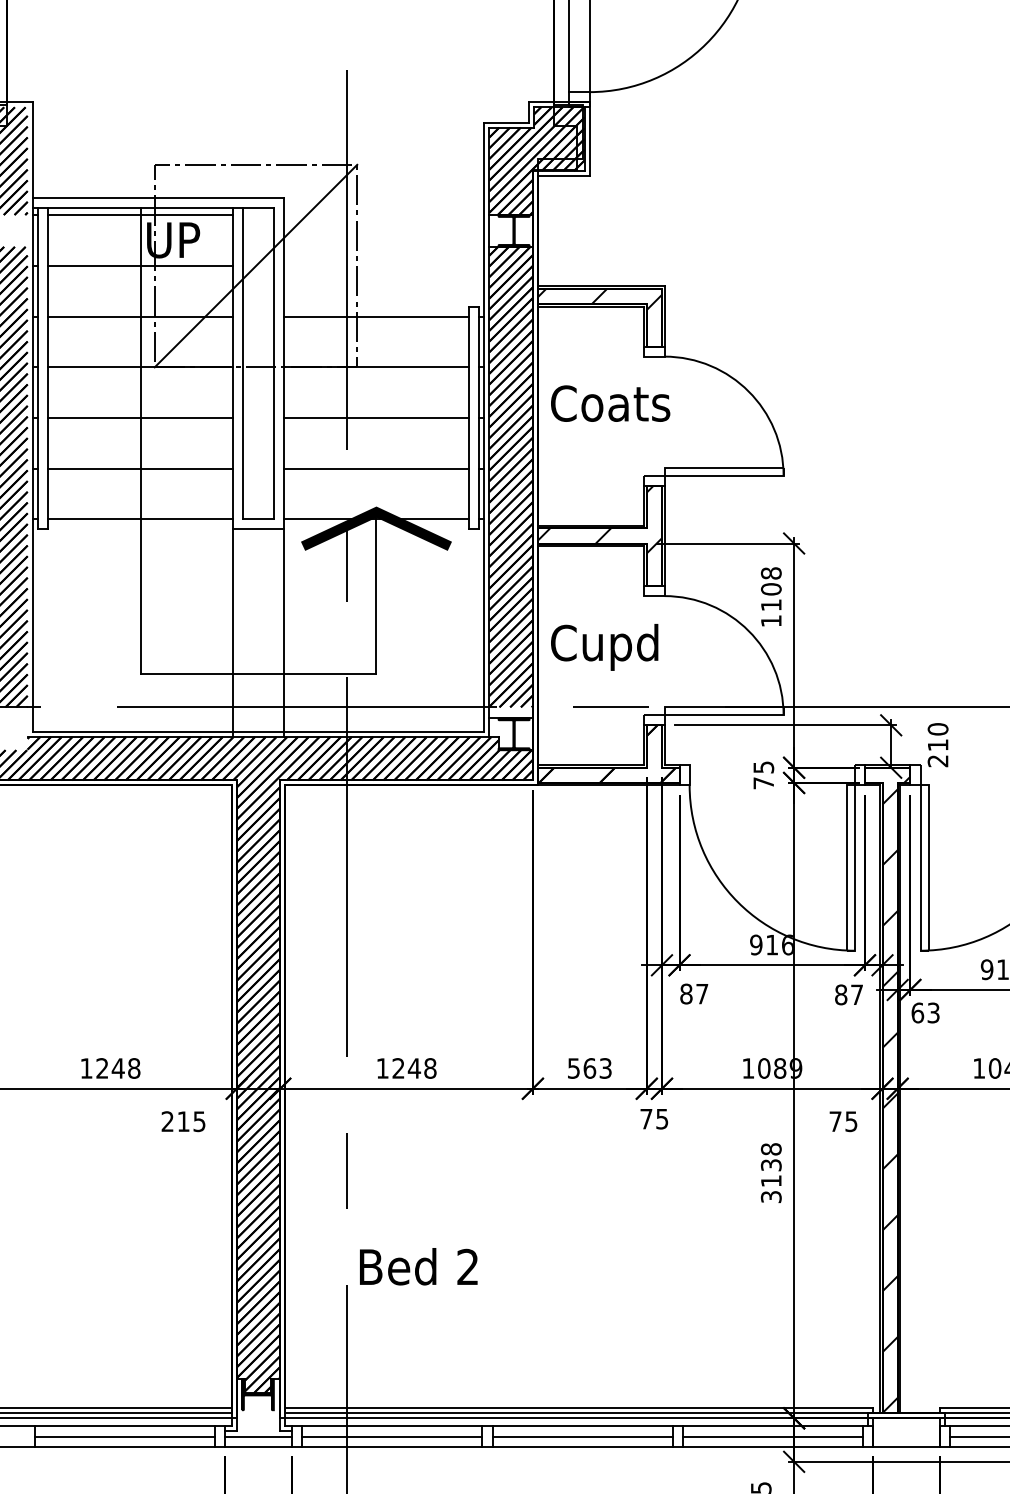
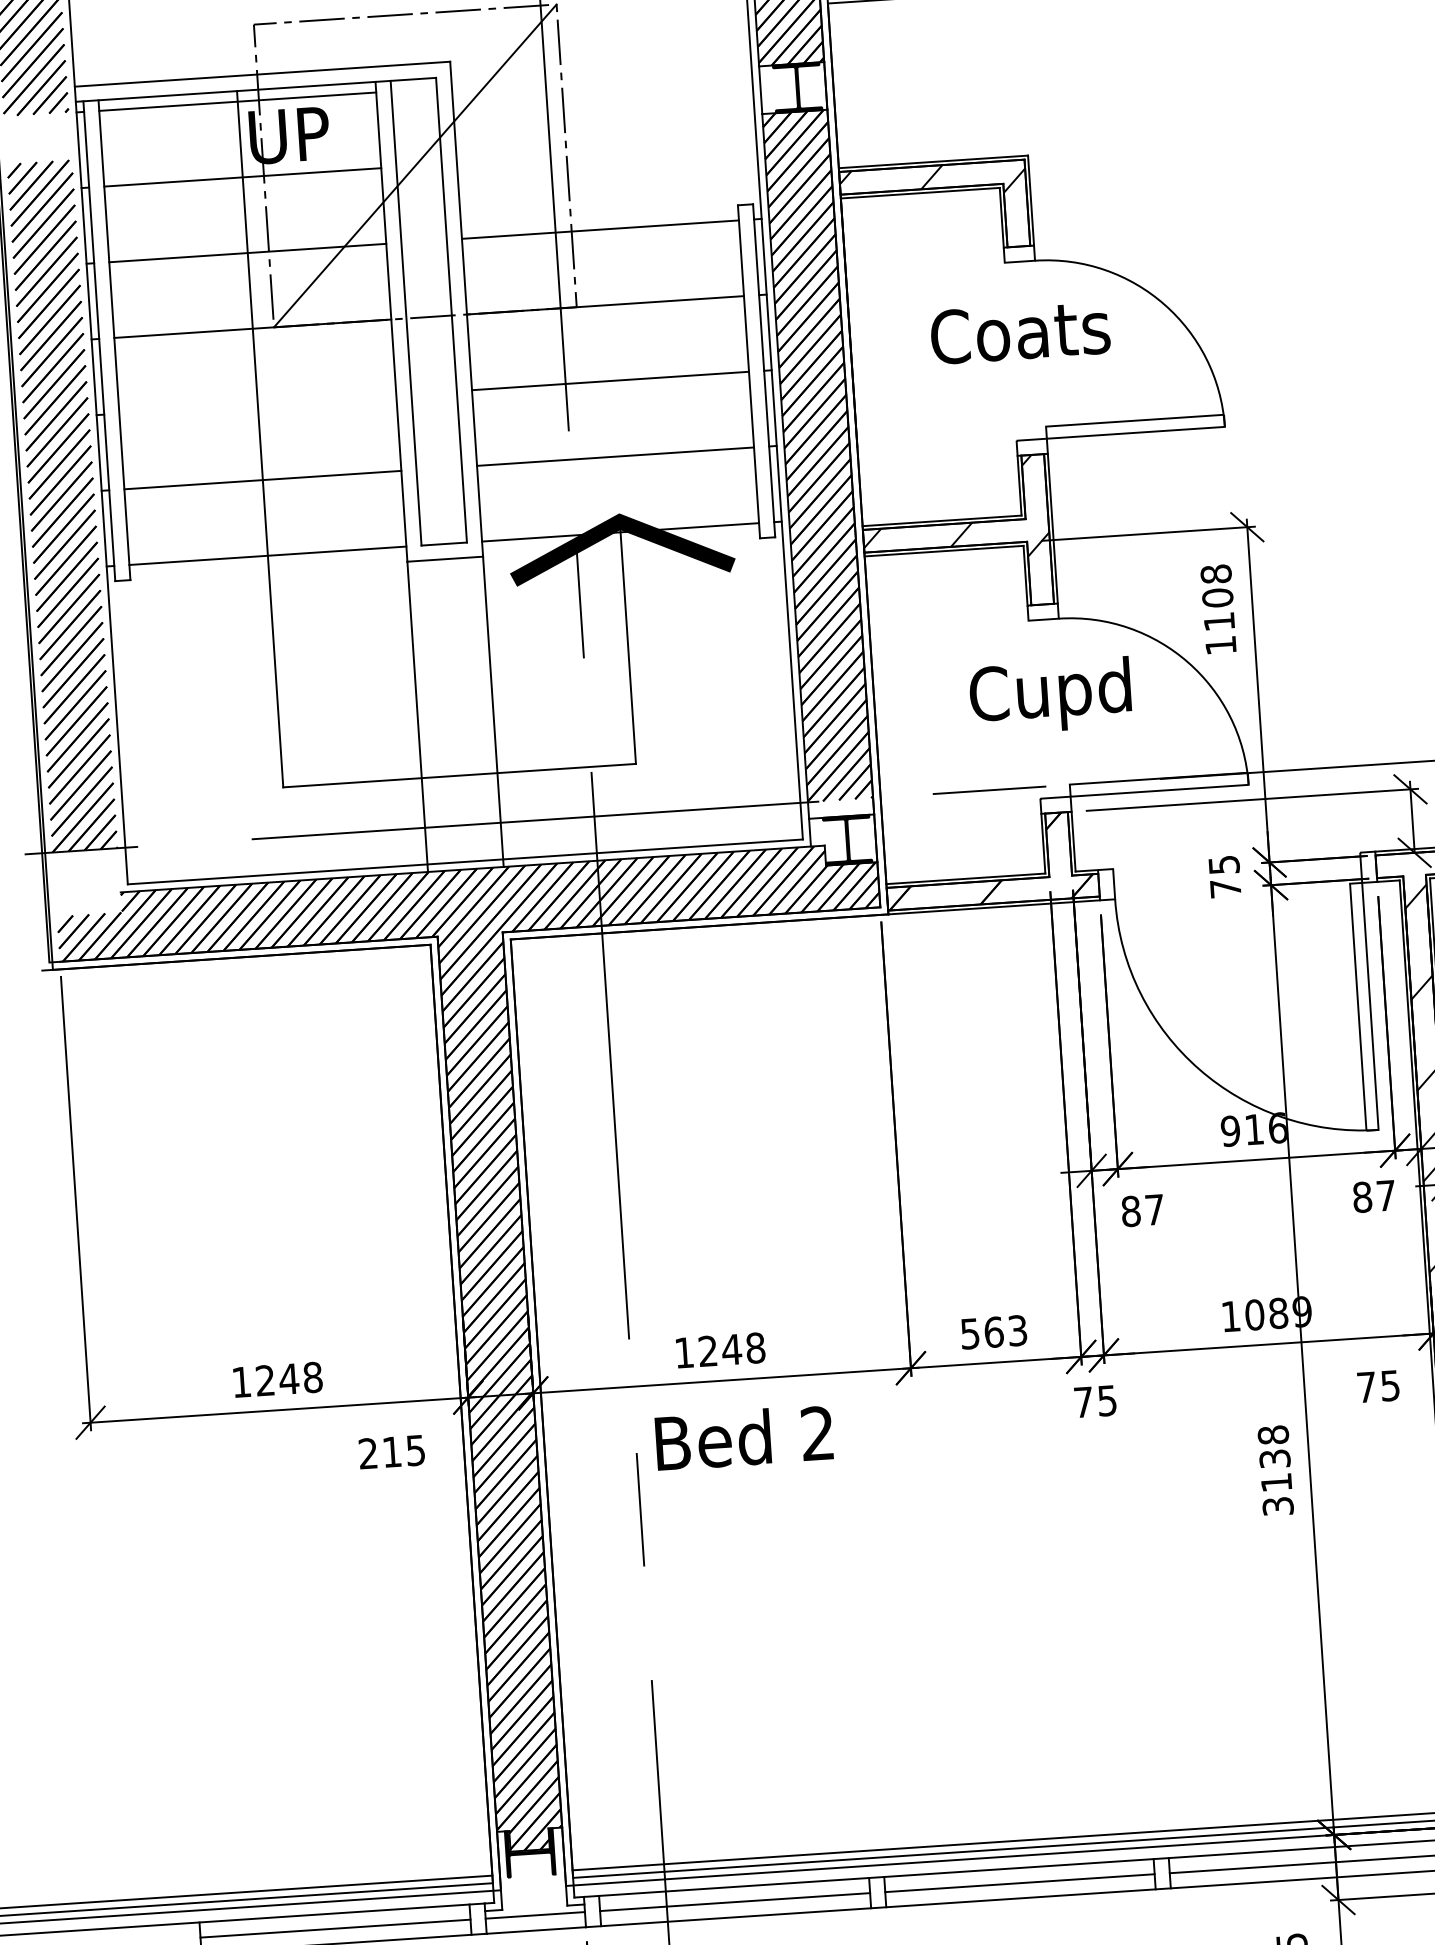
text: (610, 403) -> (1020, 332), moved
line: (140, 417) -> (257, 403), removed
text: (604, 647) -> (1050, 696), moved
text: (418, 1266) -> (743, 1437), moved

